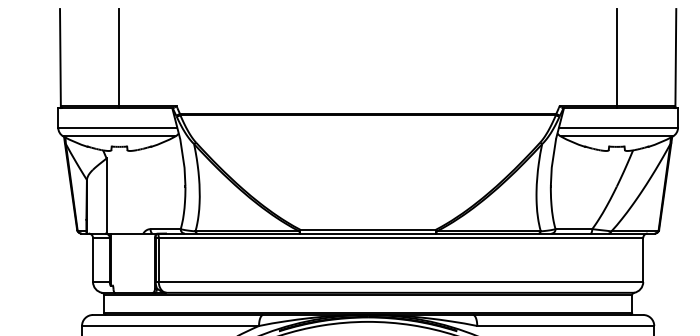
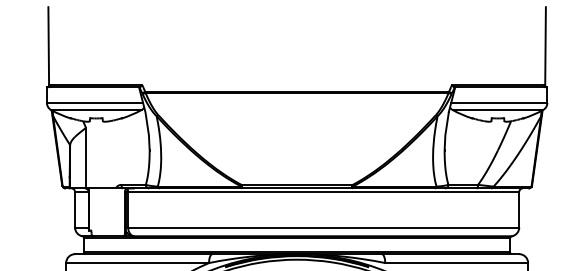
line: (119, 58) -> (96, 47), removed
line: (616, 58) -> (497, 47), removed

